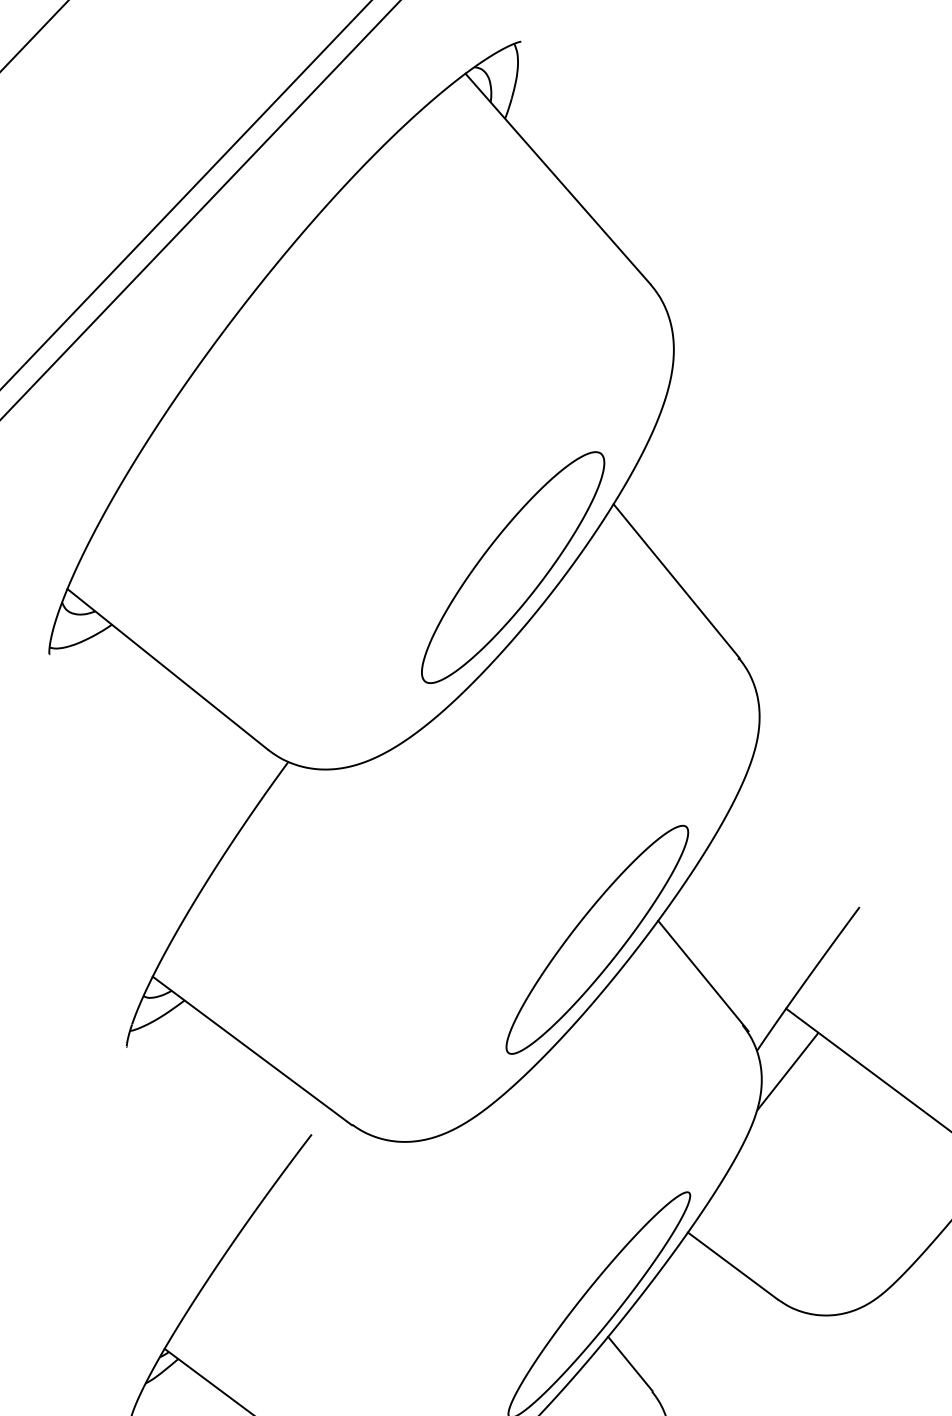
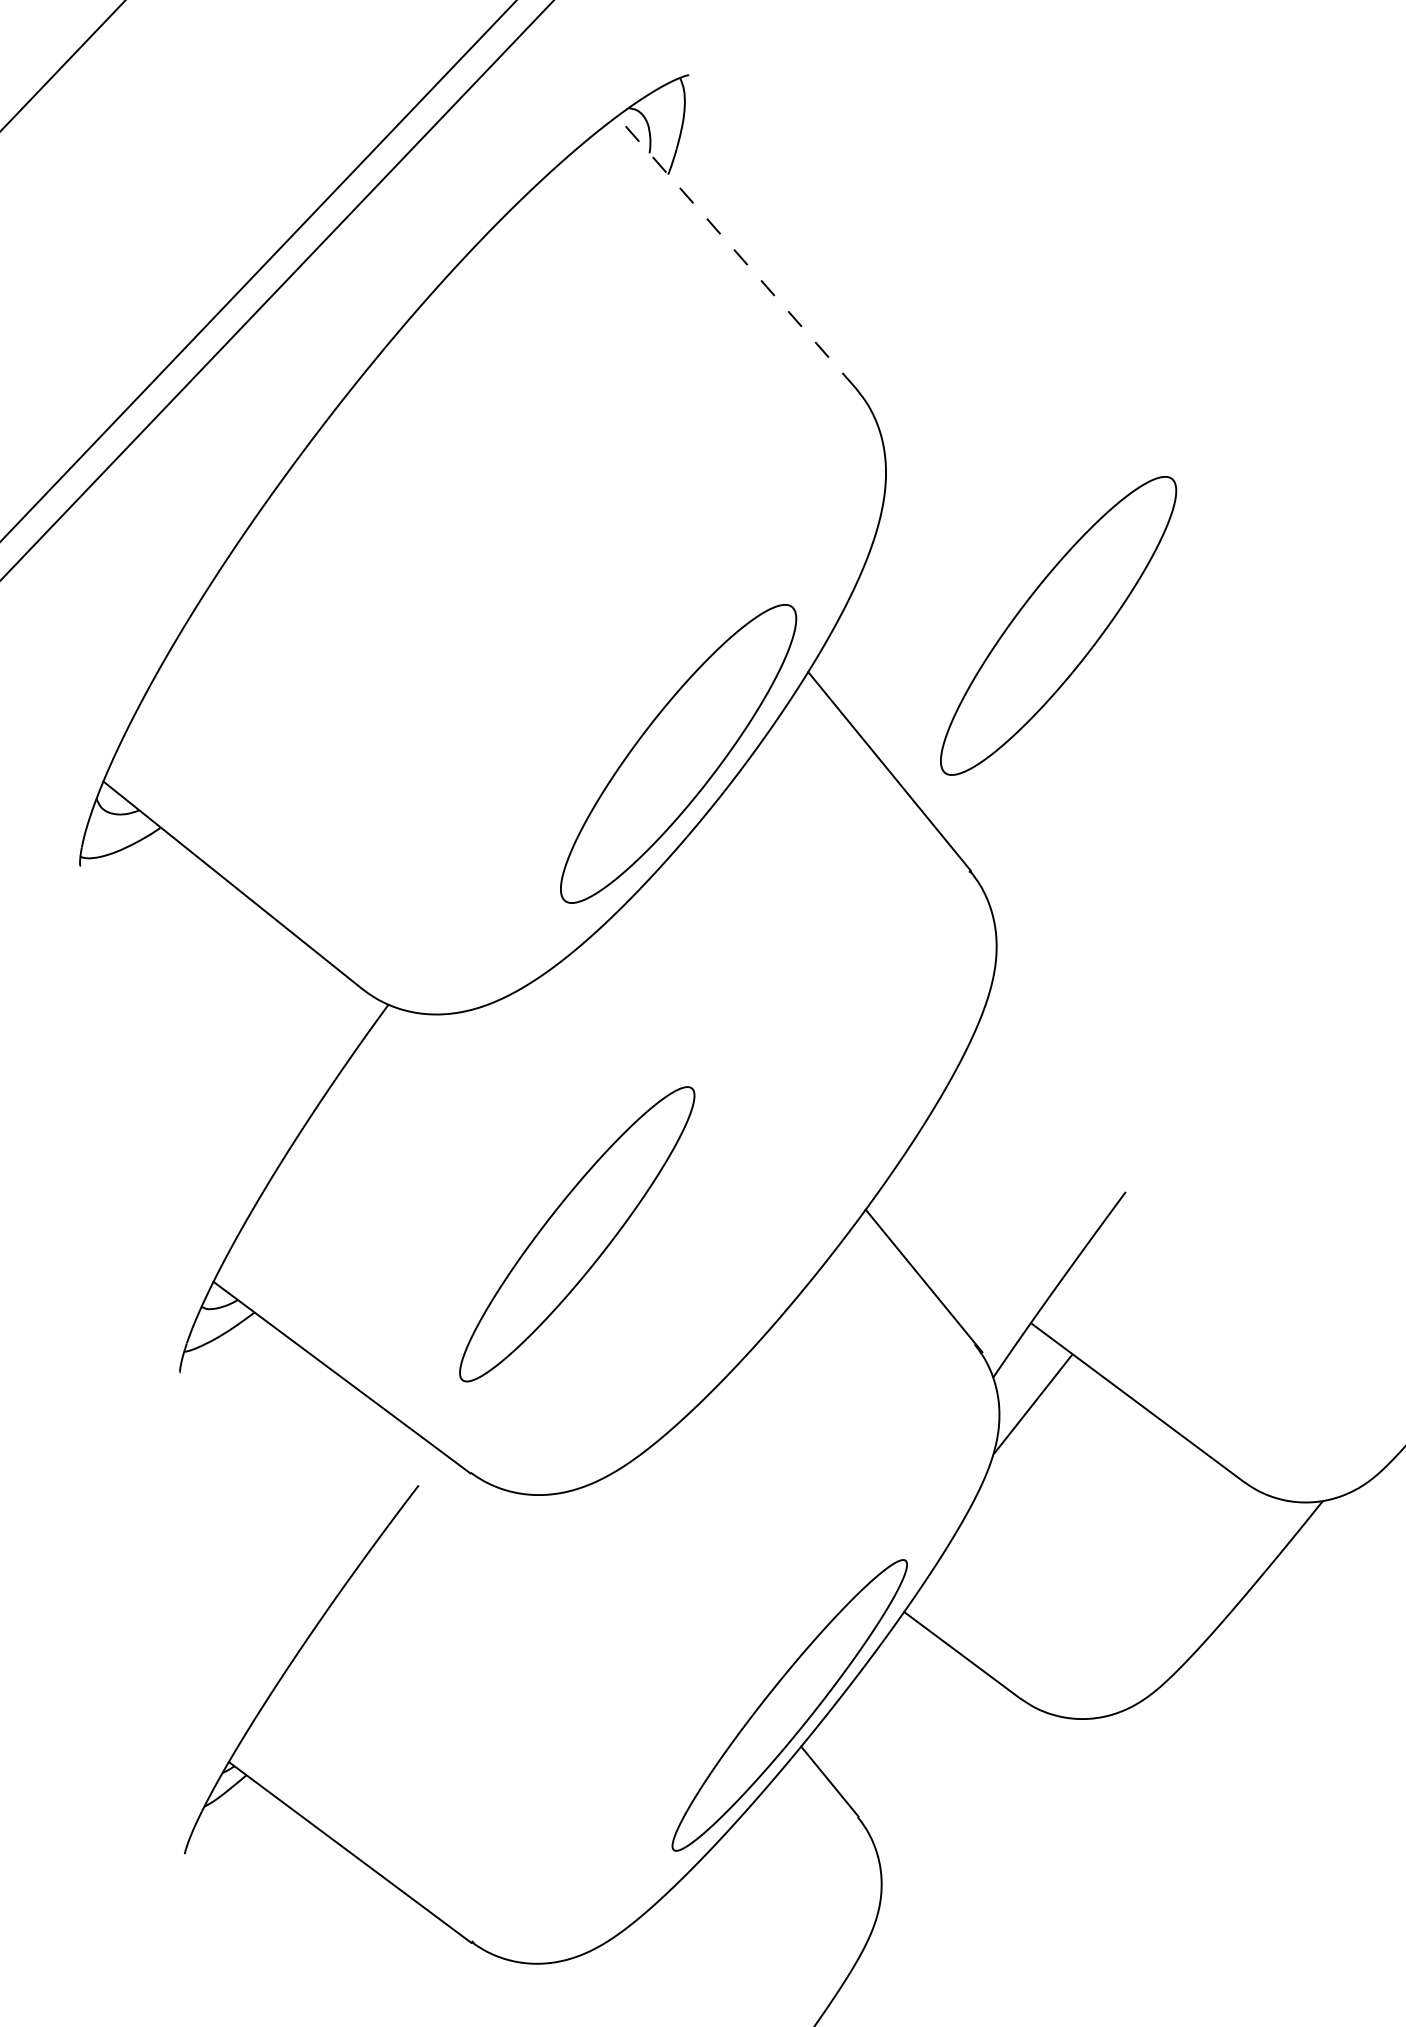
line: (558, 179) -> (736, 252), solid -> dashed
part: (807, 468) -> (1058, 625), added
part: (597, 940) -> (577, 1234), moved

